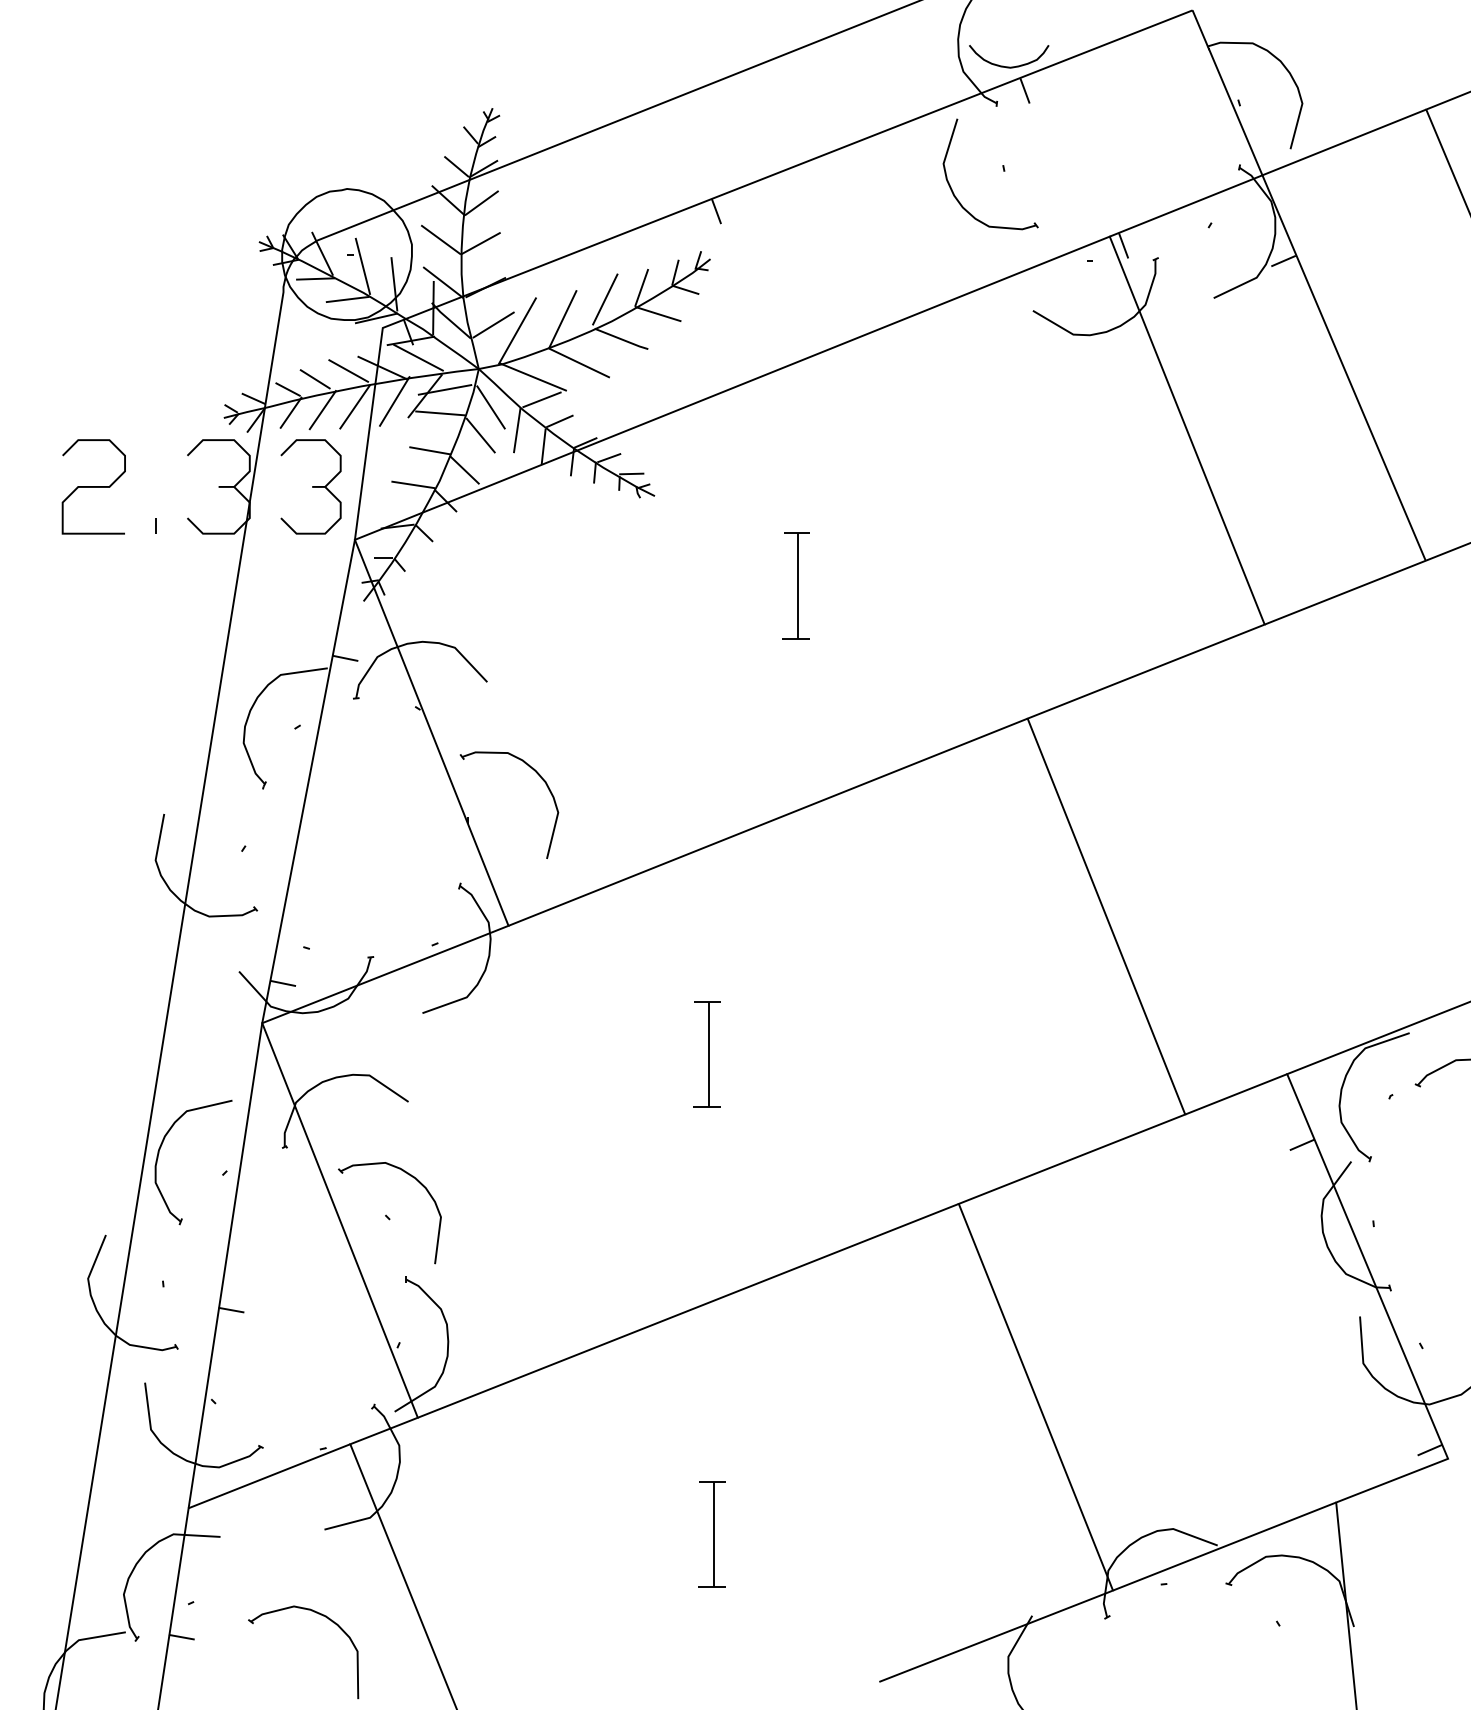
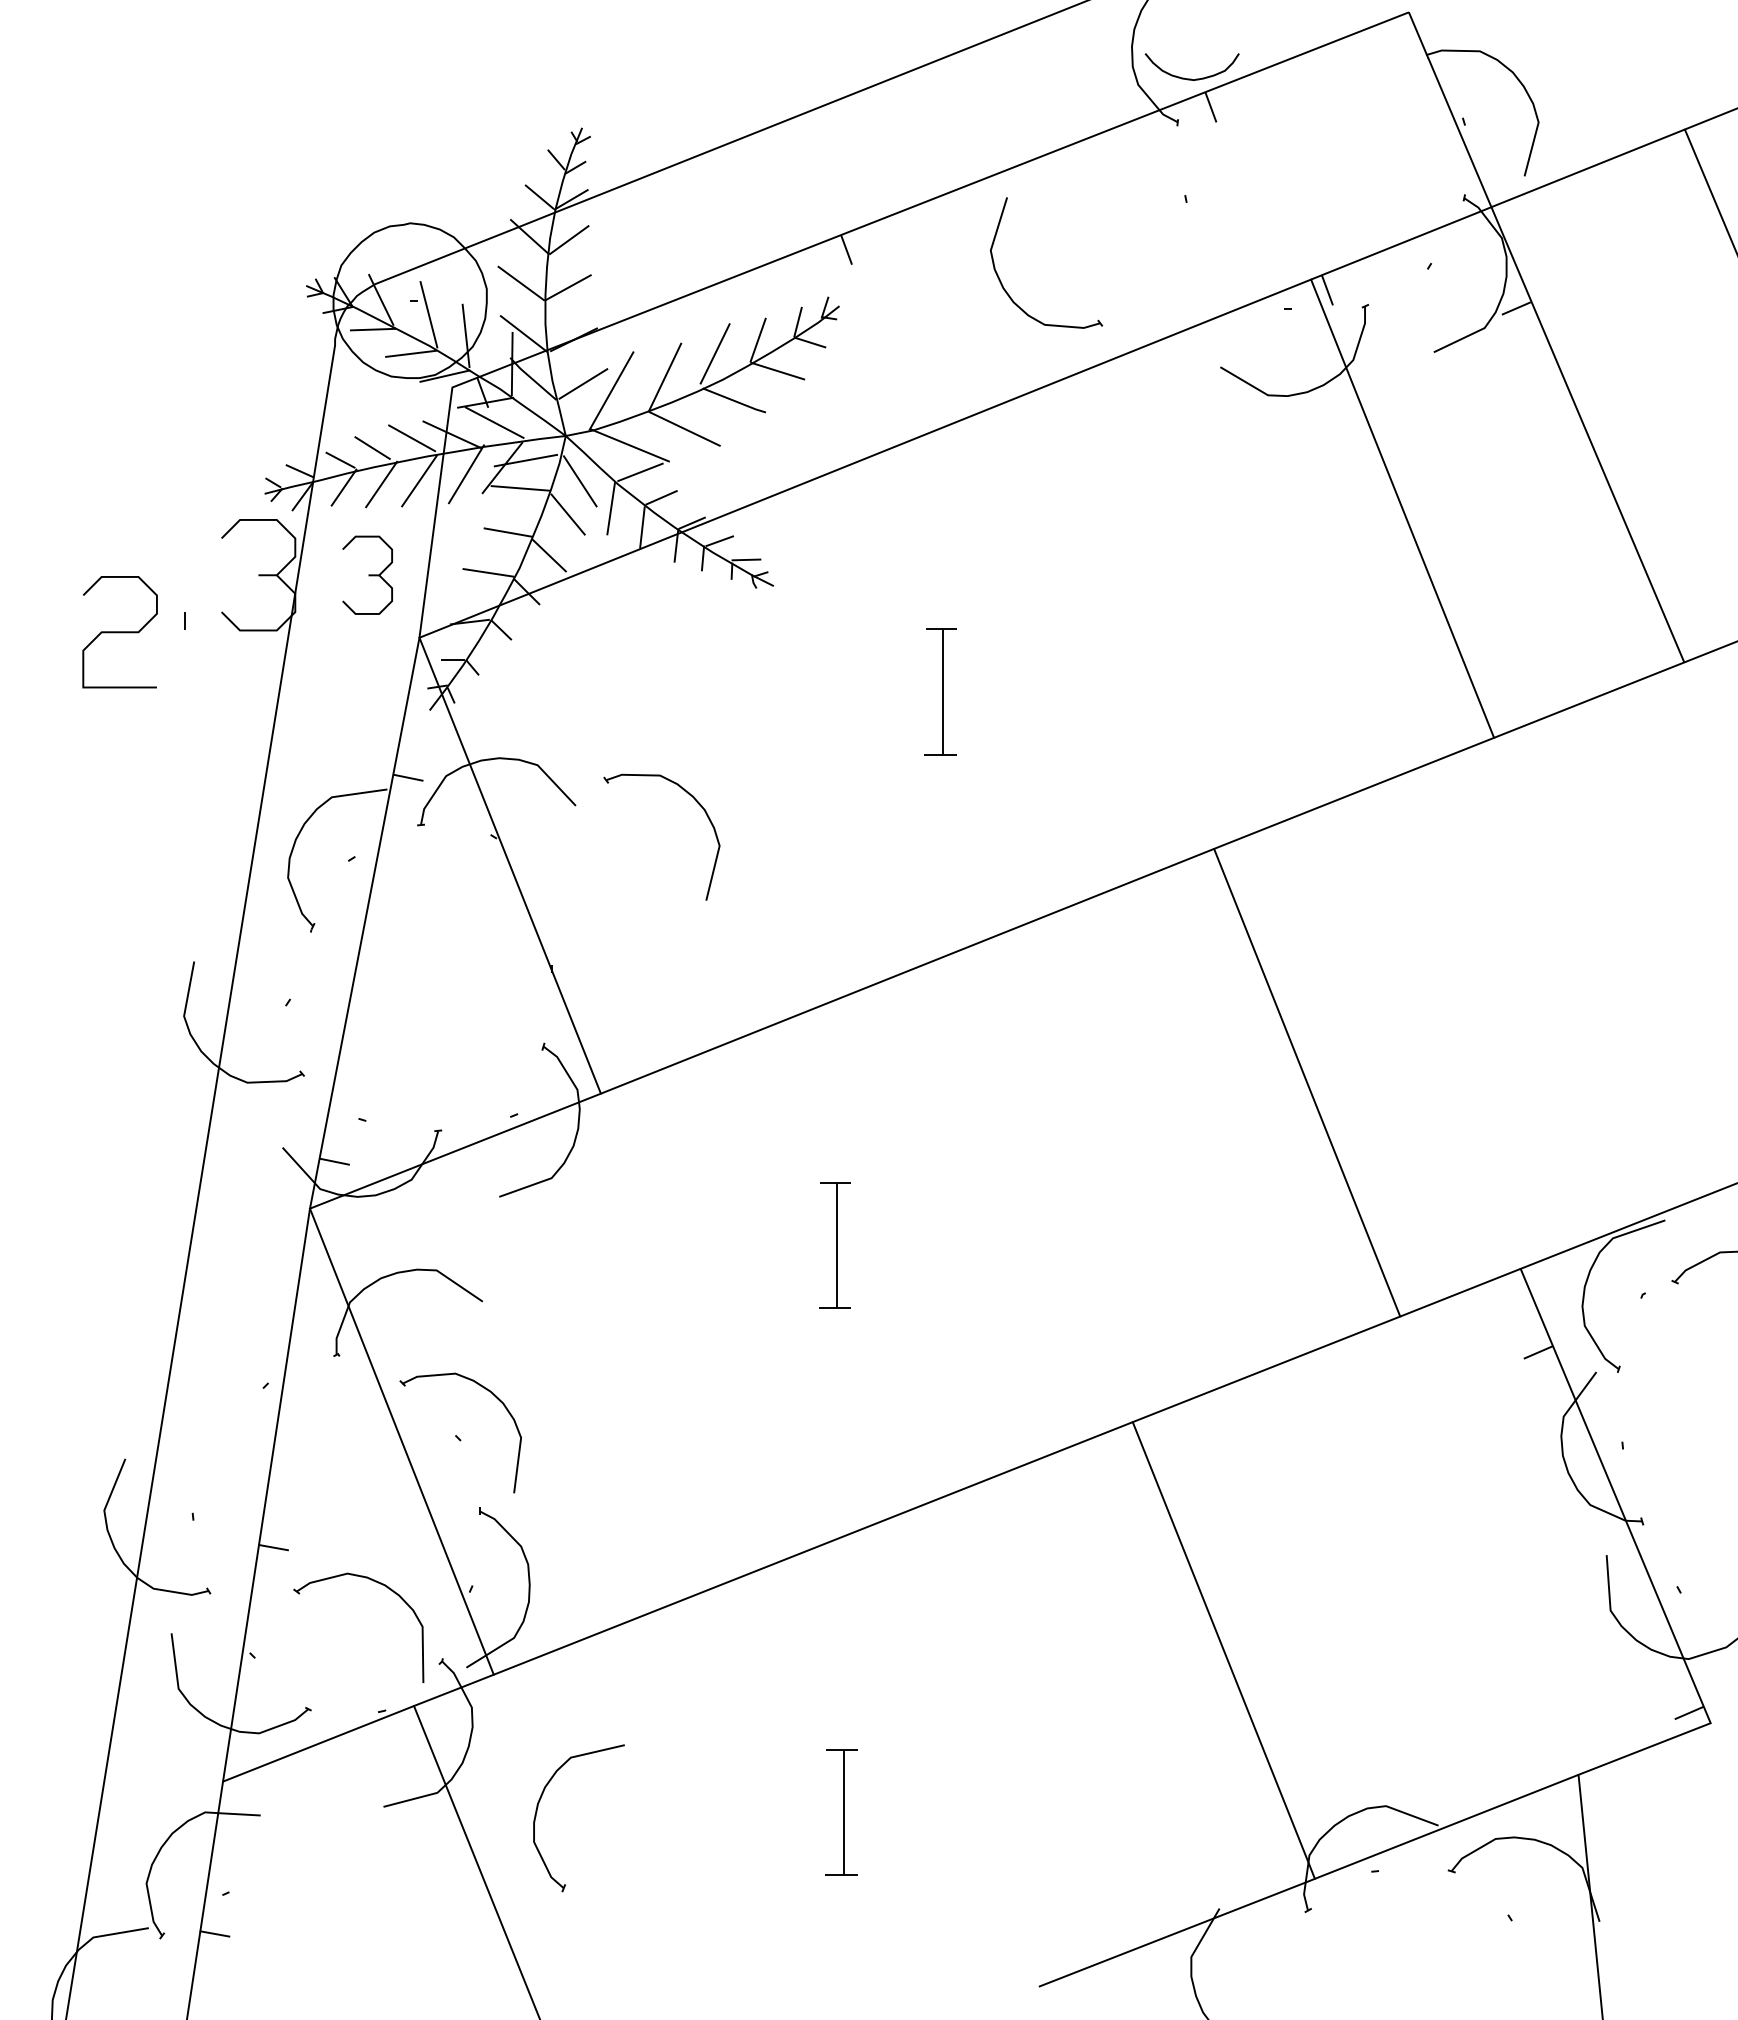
part: (953, 191) -> (1002, 283), moved
curve: (93, 487) -> (119, 632), moved
part: (310, 487) -> (367, 575), size x0.7
part: (537, 774) -> (695, 801), moved
part: (158, 1157) -> (537, 1812), moved
part: (317, 1613) -> (375, 1582), moved

